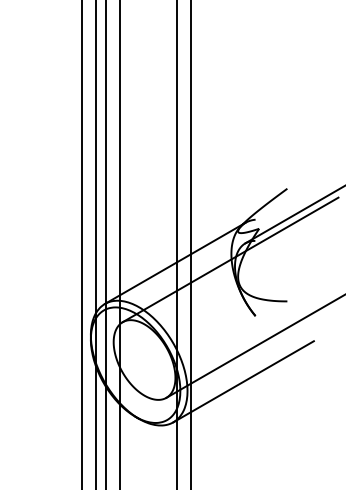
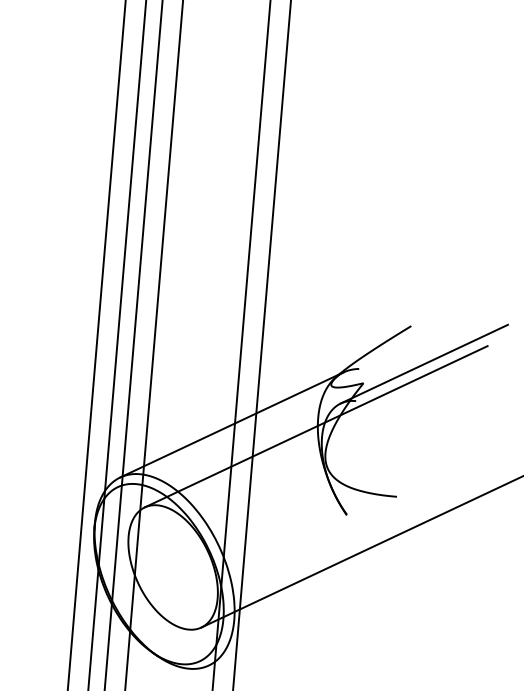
line: (243, 381) -> (320, 612), removed

